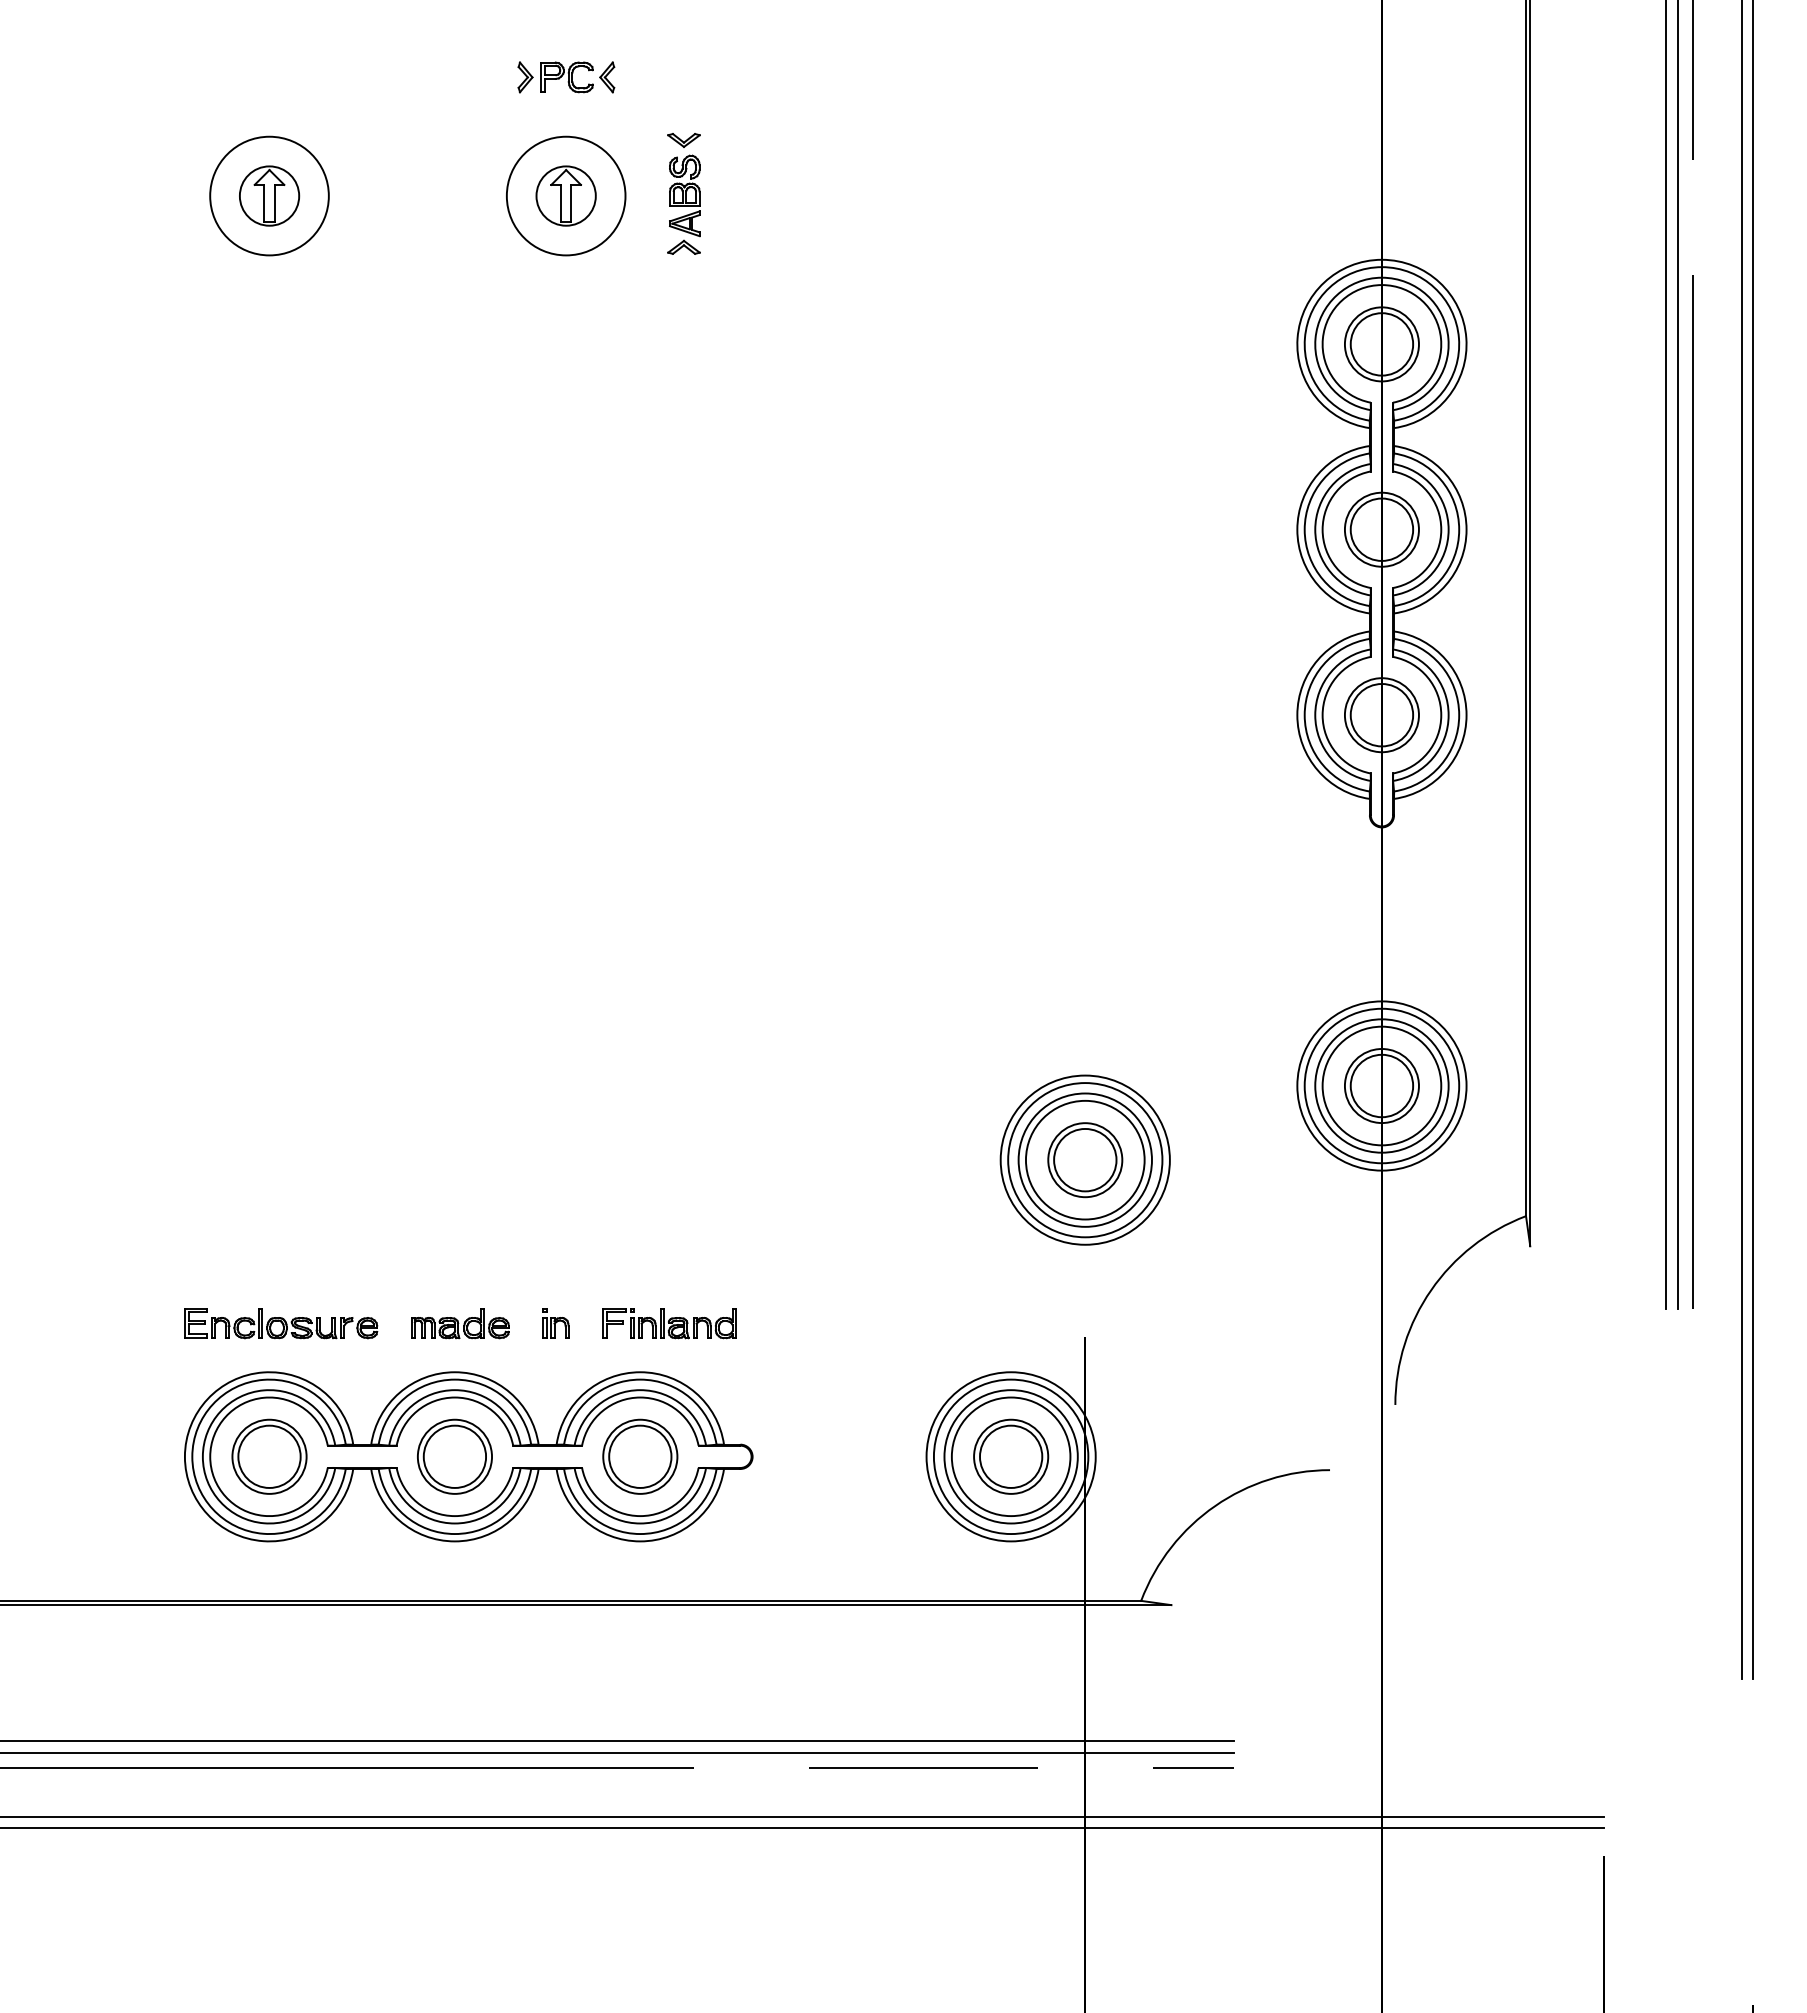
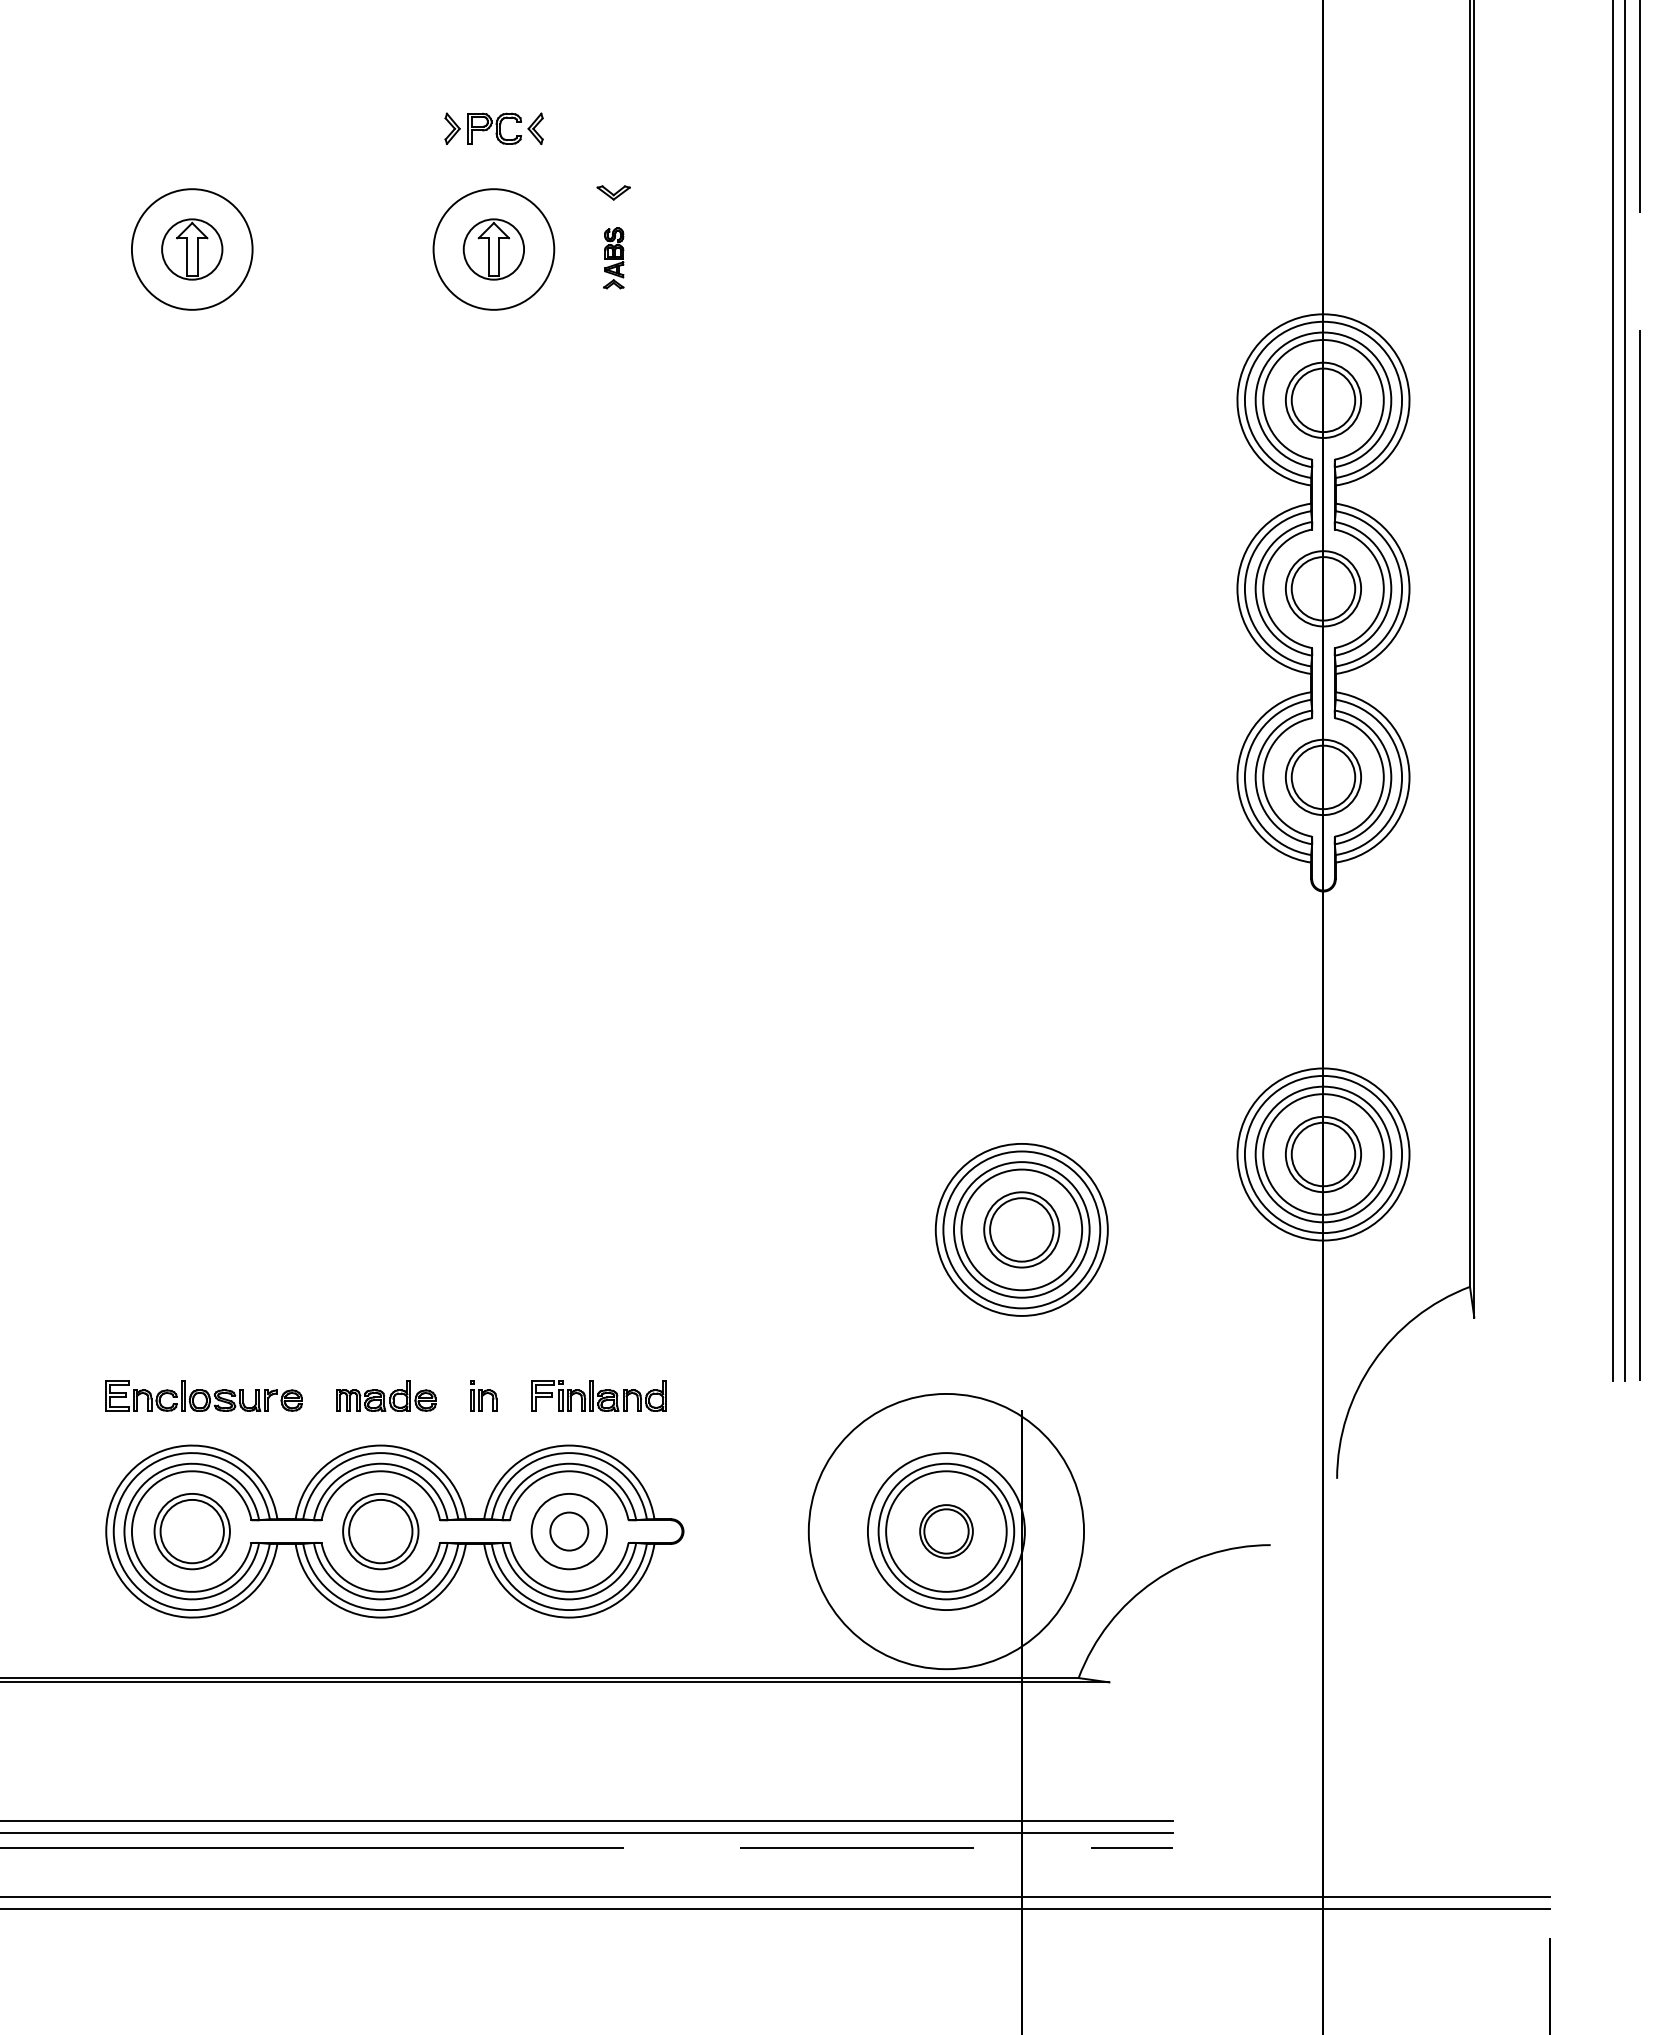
part: (683, 204) -> (613, 258), size x0.6
circle: (640, 1456) -> (569, 1531), size x0.6
circle: (1010, 1456) -> (945, 1531), size x1.6
part: (1011, 1456) -> (946, 1531), size x0.7

